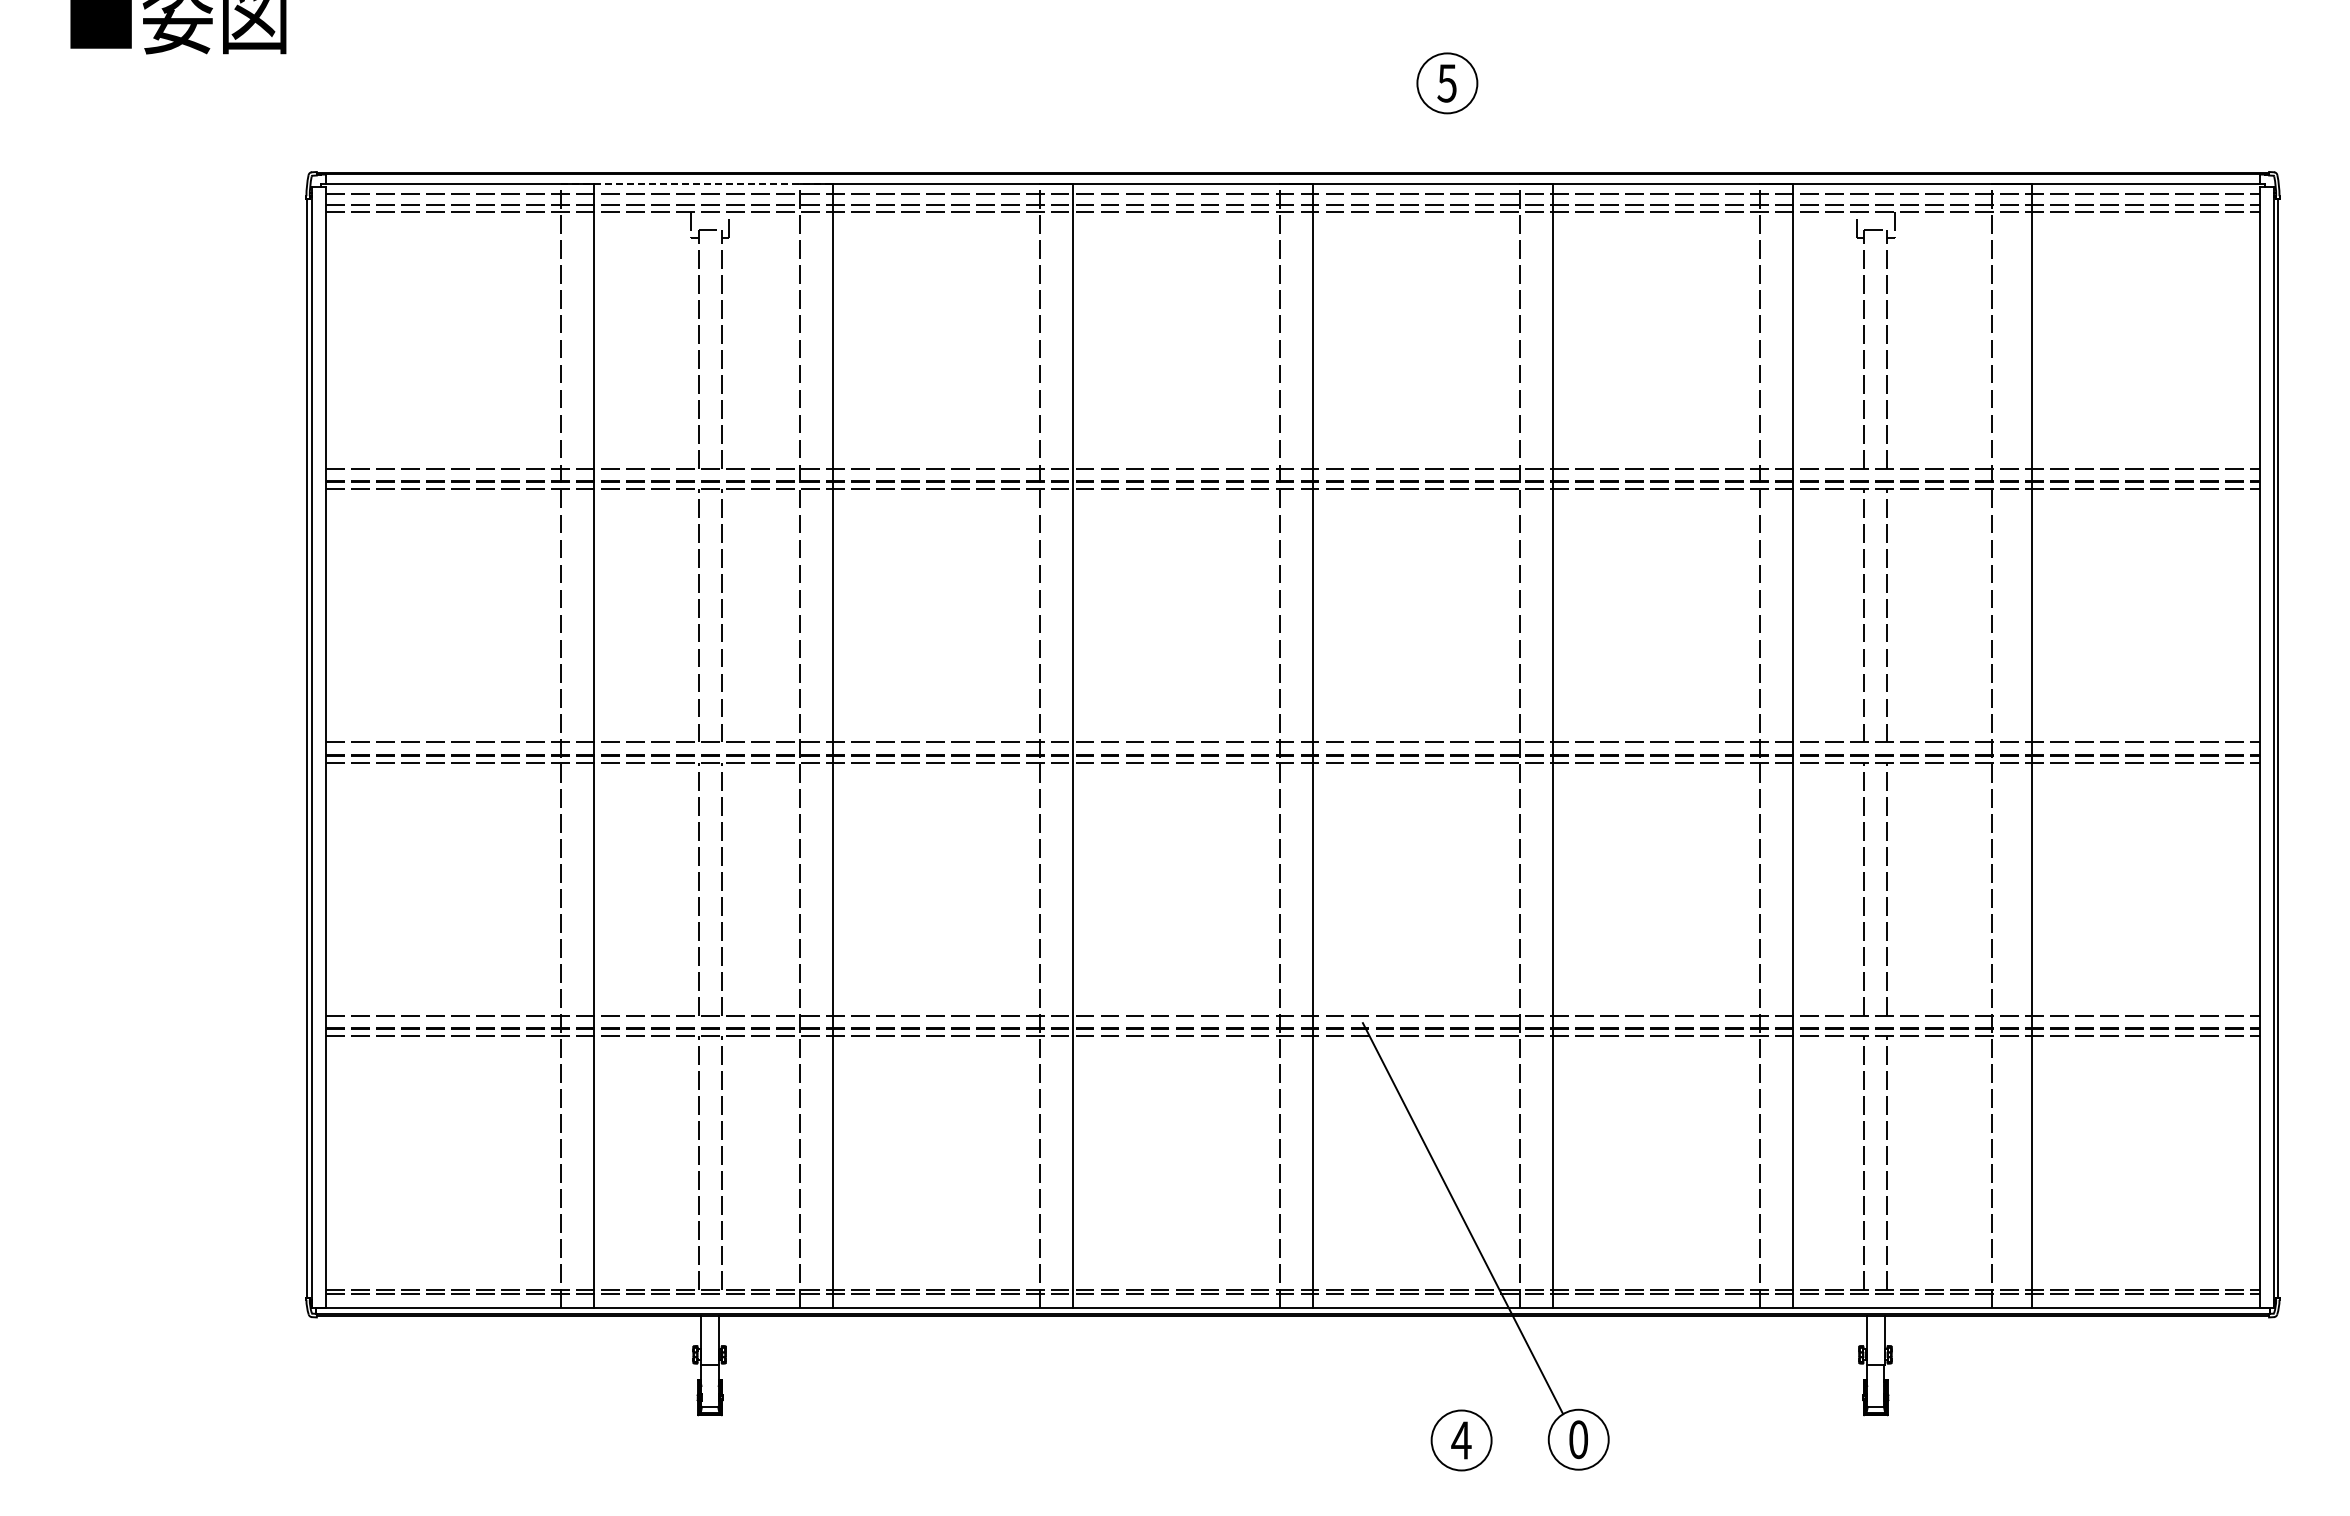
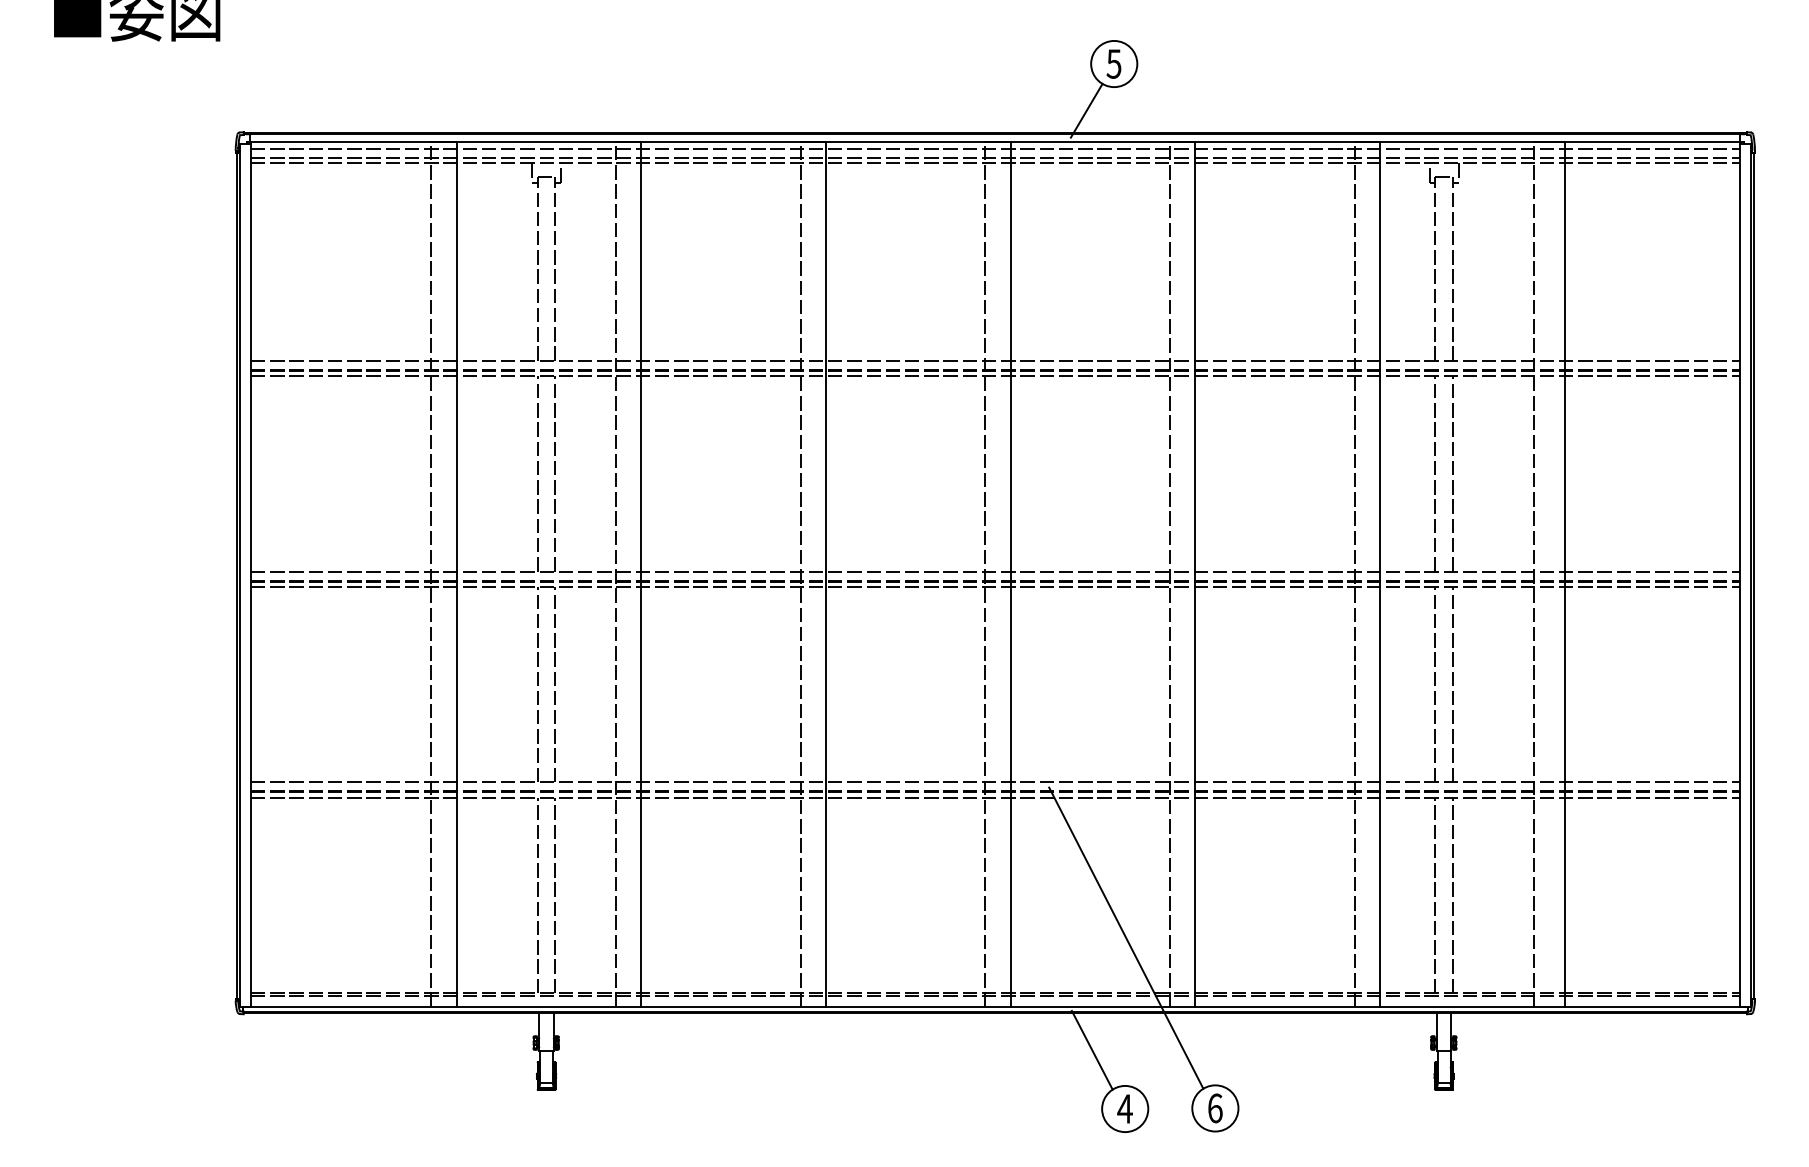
line: (1411, 143) -> (1086, 110), added
line: (697, 184) -> (536, 141), dashed -> solid
line: (1418, 1364) -> (1091, 1050), added
text: (1578, 1439) -> (1215, 1108), 0 -> 6

